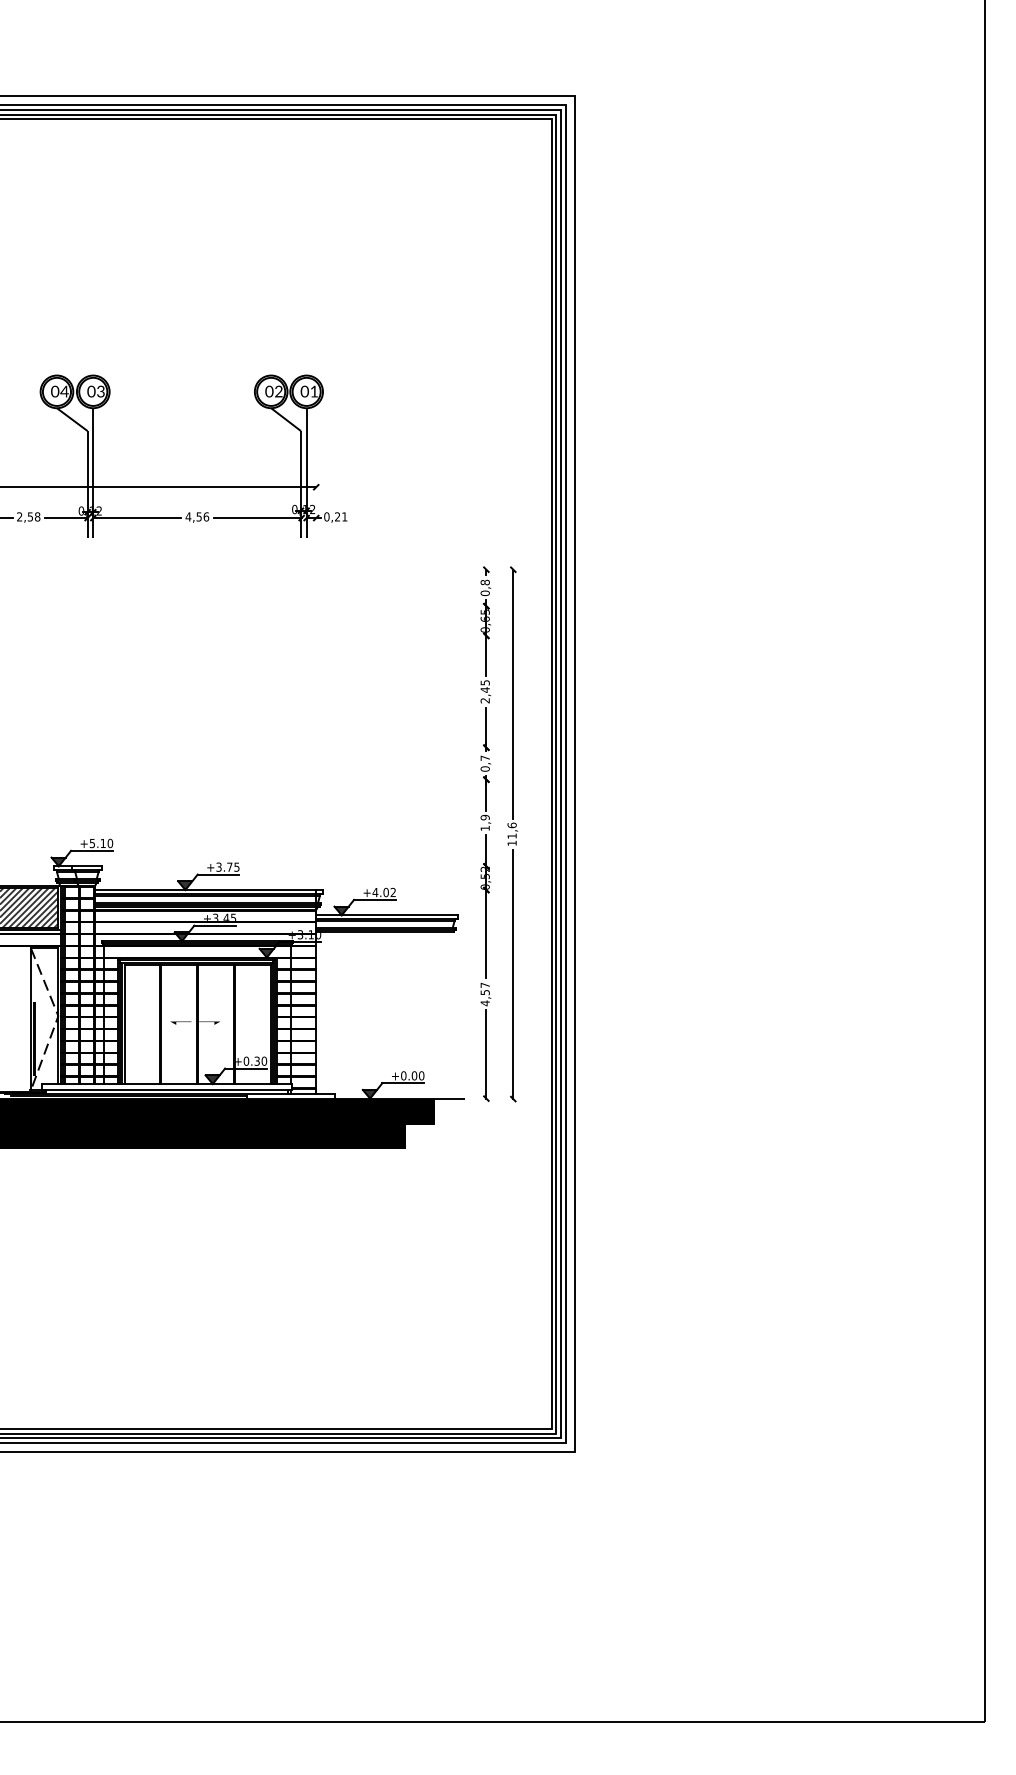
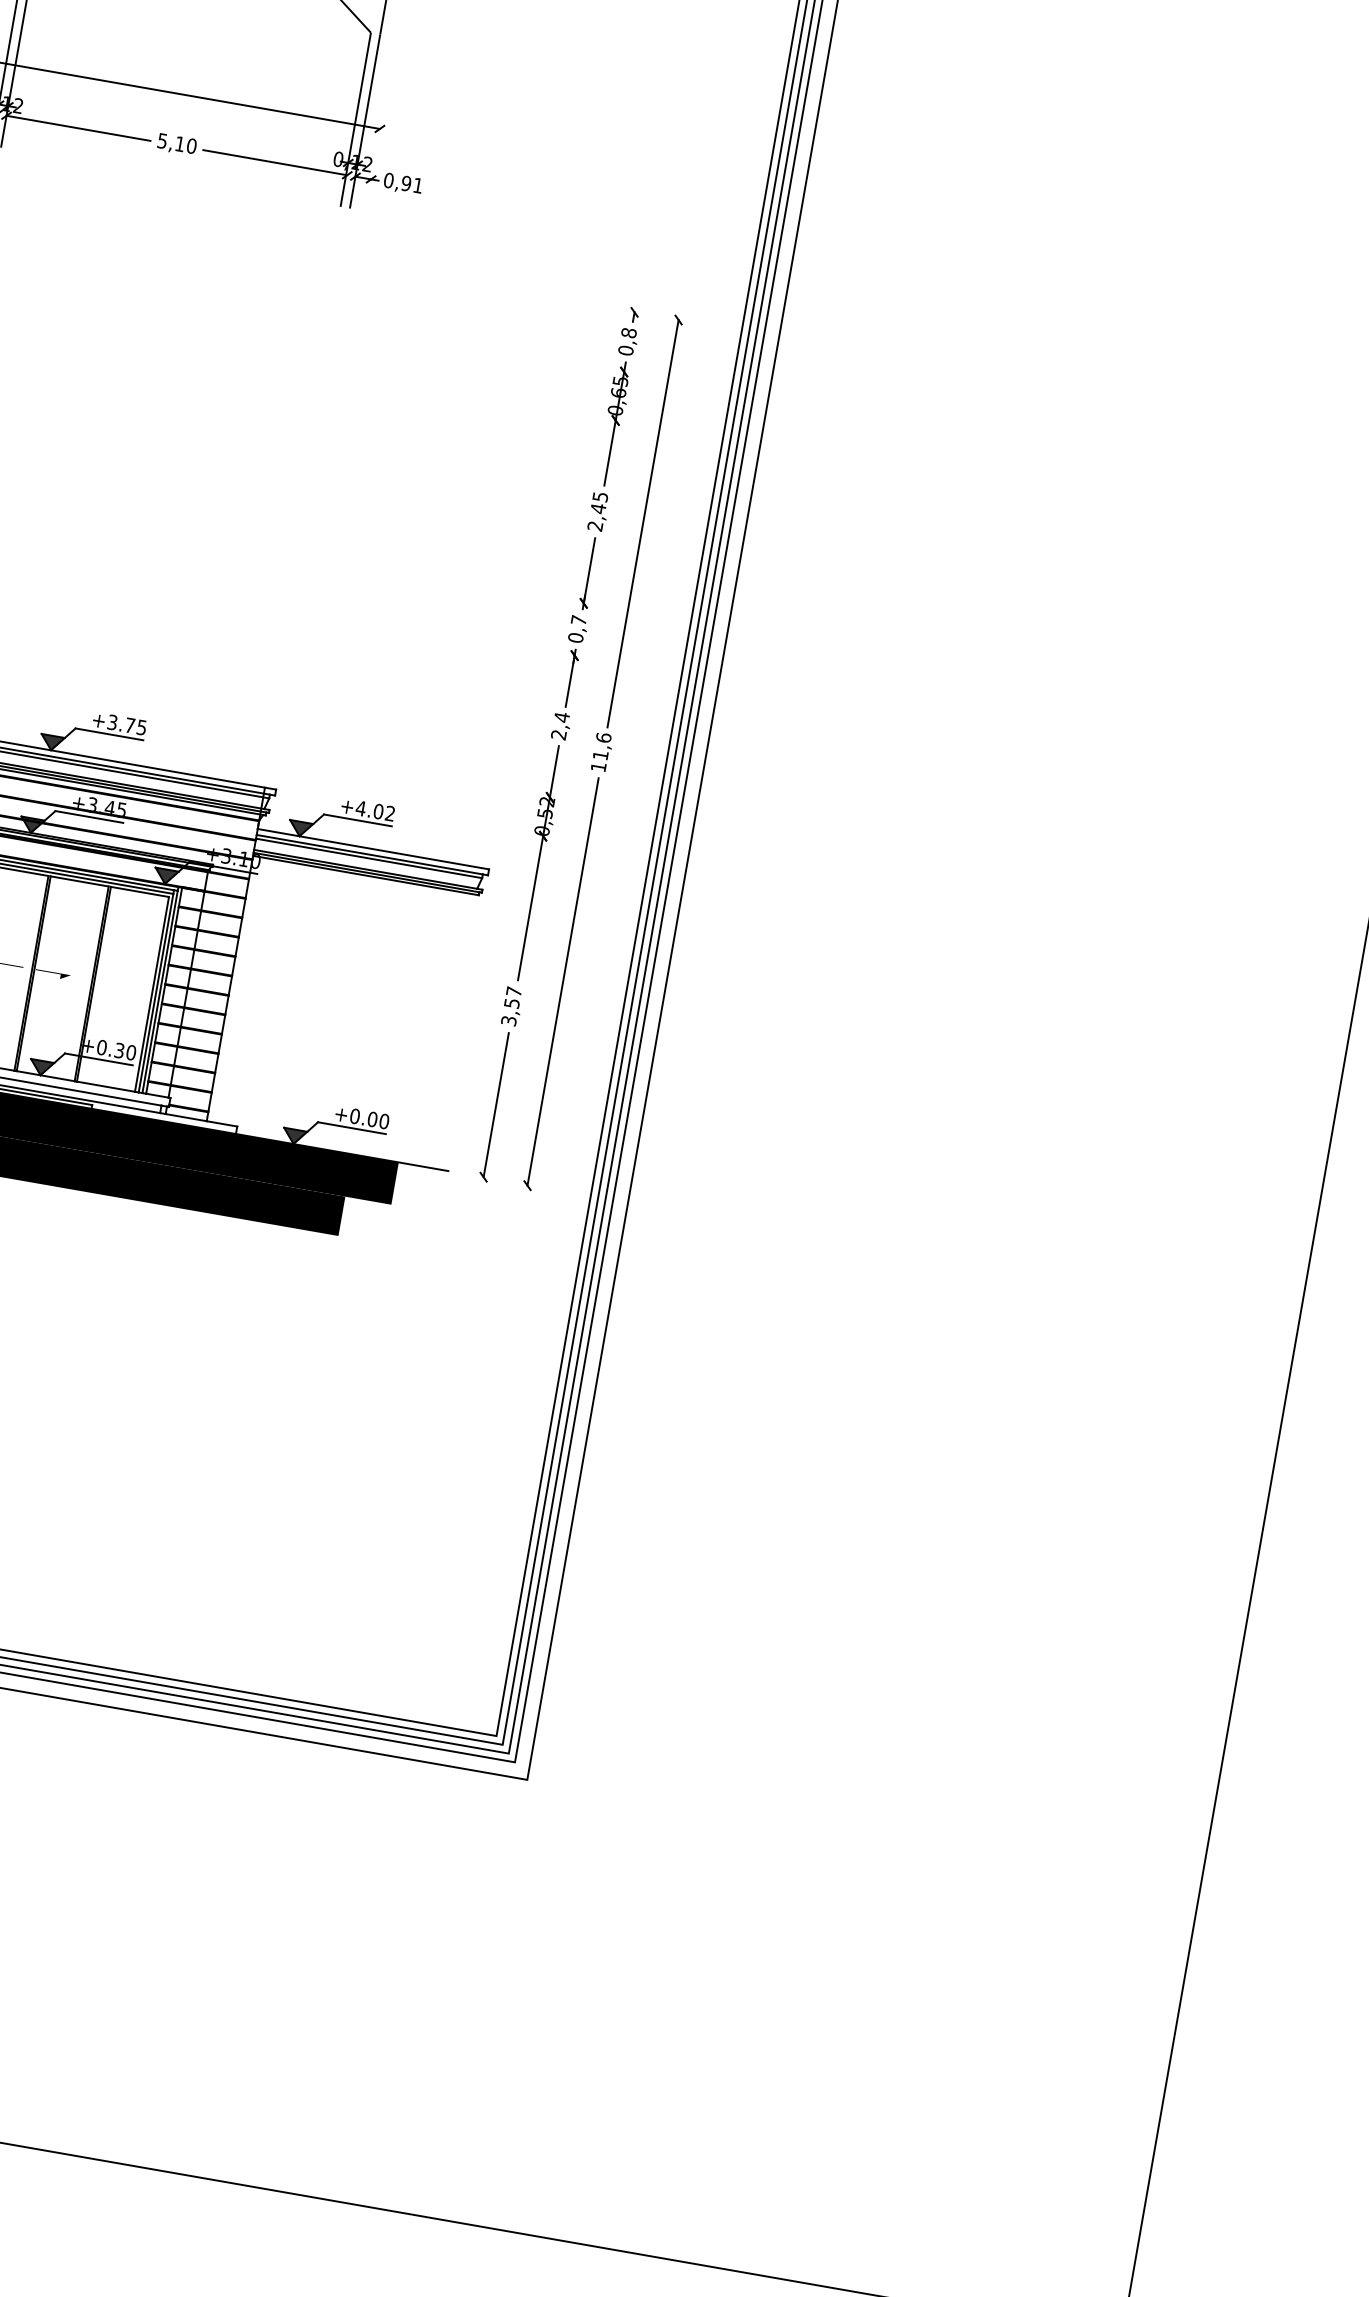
text: (197, 516) -> (177, 142), 4,56 -> 5,10
text: (337, 516) -> (406, 182), 0,21 -> 0,91
text: (484, 822) -> (559, 725), 1,9 -> 2,4
text: (484, 1003) -> (507, 1021), 4,57 -> 3,57

